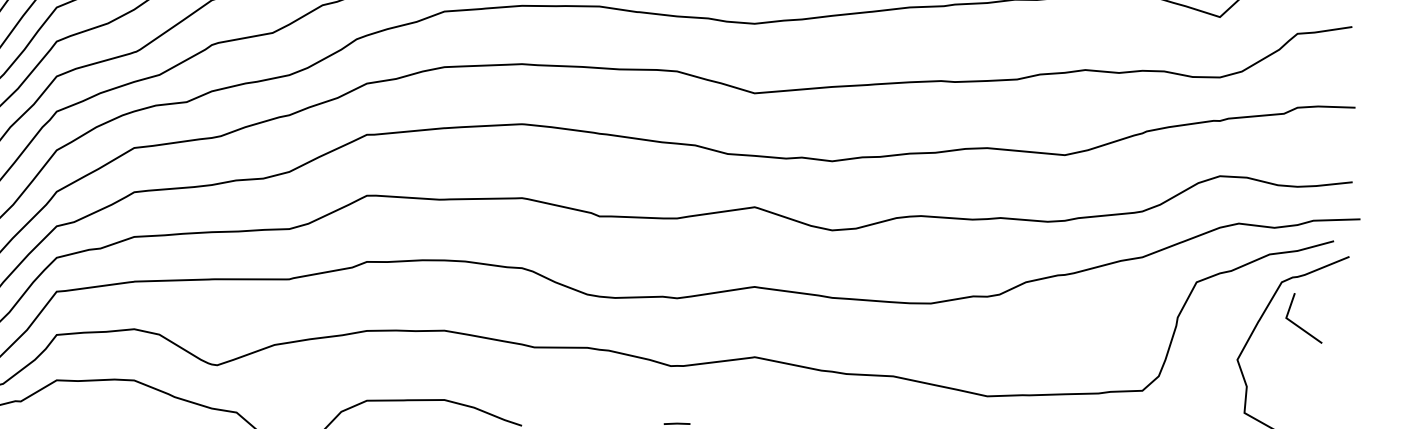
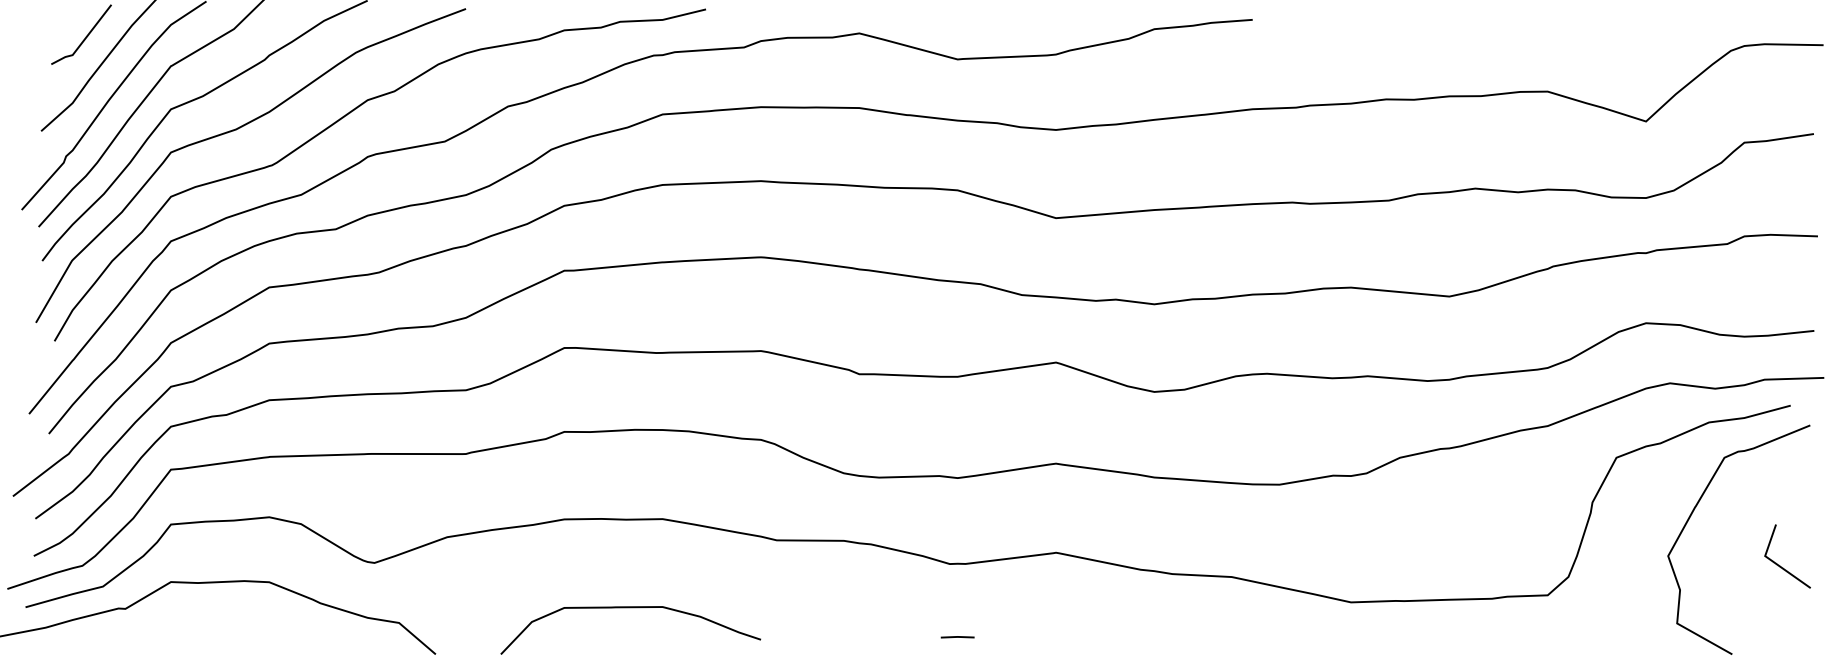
line: (1298, 325) -> (1780, 565), moved

